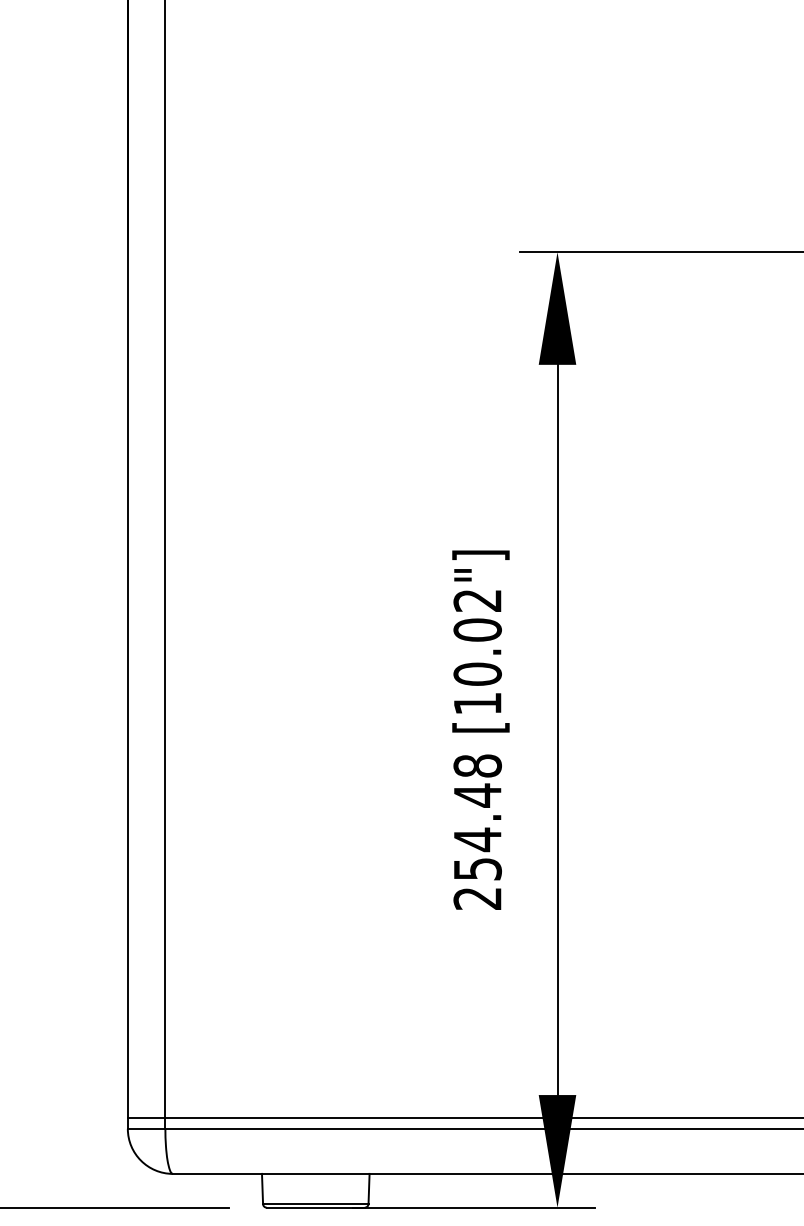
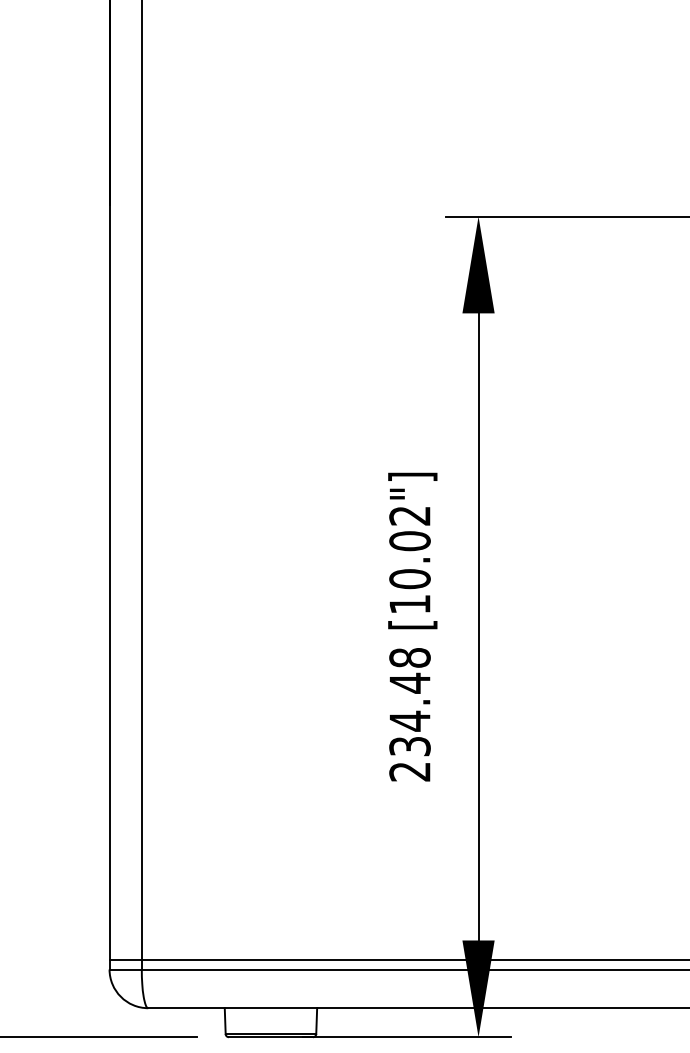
text: (477, 868) -> (409, 745), 254.48 -> 234.48

